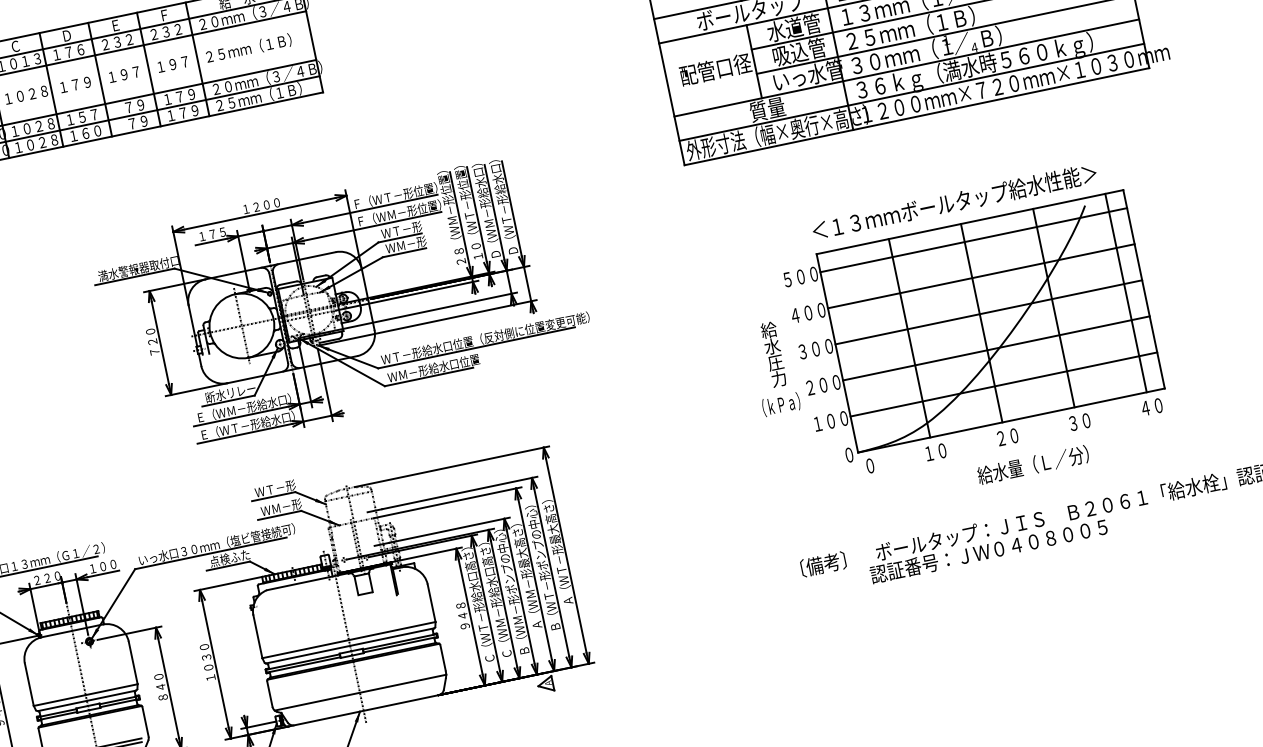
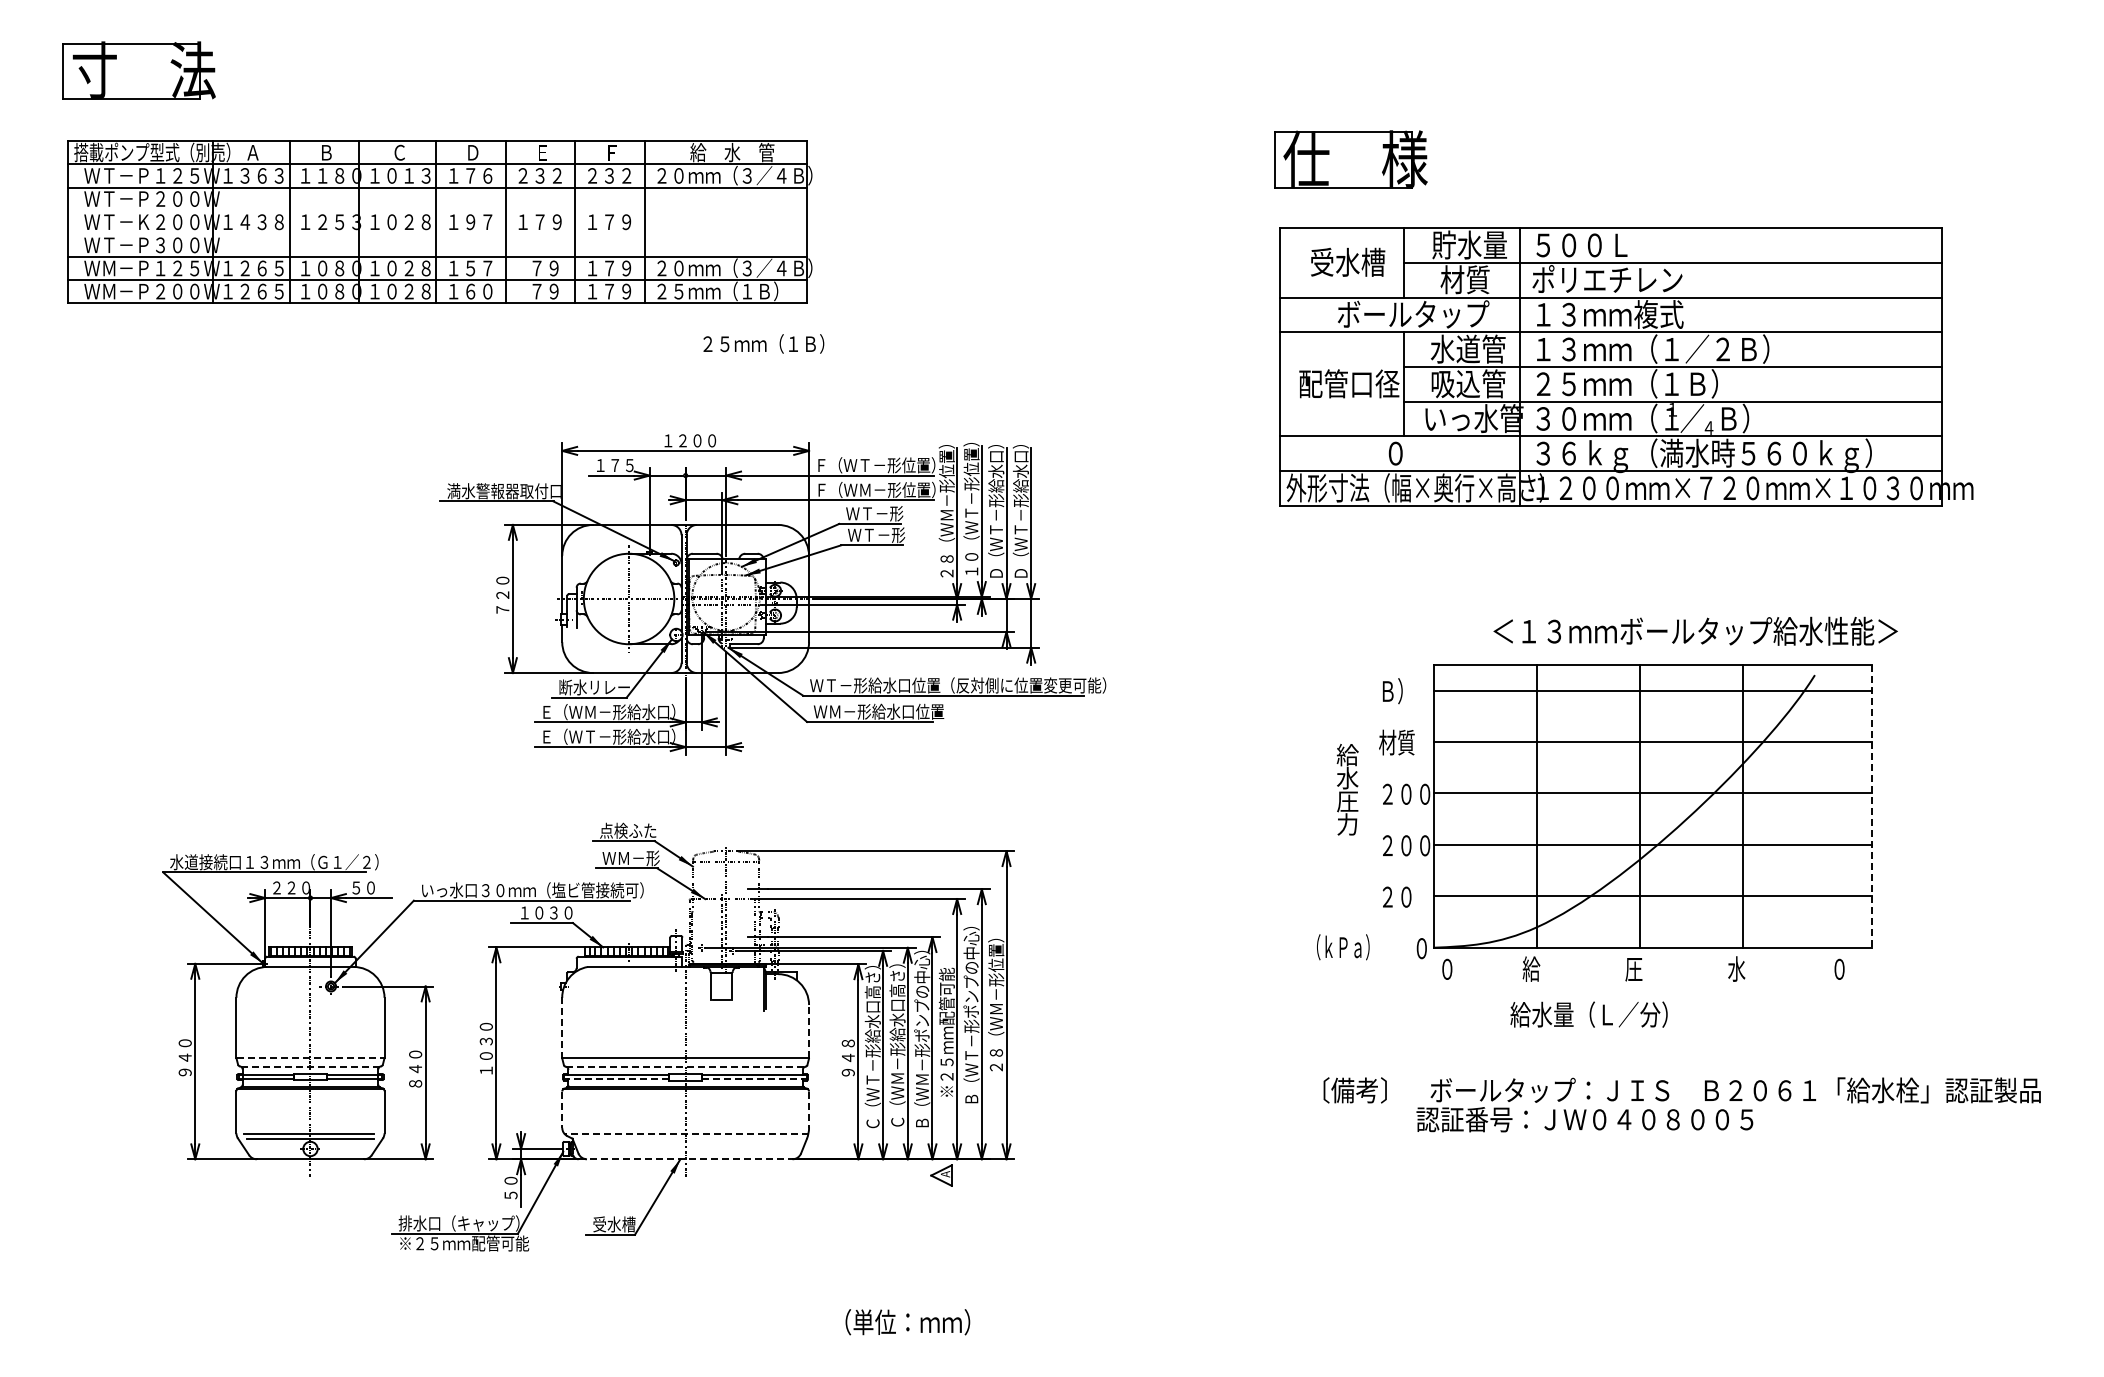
text: (248, 48) -> (763, 343), moved
text: (179, 63) -> (618, 222), １９７ -> １７９
text: (130, 73) -> (548, 222), １９７ -> １７９
text: (81, 83) -> (479, 222), １７９ -> １９７
text: (767, 109) -> (1408, 453), 質量 -> ０
text: (954, 201) -> (1695, 630), moved
text: (489, 223) -> (996, 529), Ｄ（ＷＭ－形給水口） -> Ｄ（ＷＴ－形給水口）
text: (401, 245) -> (869, 534), ＷＭ－形 -> ＷＴ－形
text: (800, 276) -> (1406, 691), ５００ -> Ｂ）
line: (1144, 289) -> (1871, 806), solid -> dashed
line: (1125, 292) -> (1845, 805), removed
text: (807, 313) -> (1404, 742), ４００ -> 材質
text: (802, 352) -> (1387, 794), ３００ -> ２００
text: (781, 404) -> (1343, 947), moved
text: (1151, 406) -> (1848, 968), ４０ -> ０
text: (830, 420) -> (1406, 896), １００ -> ２０
text: (1078, 421) -> (1744, 968), ３０ -> 水
text: (1006, 437) -> (1641, 969), ２０ -> 圧
text: (934, 451) -> (1538, 968), １０ -> 給
text: (1032, 465) -> (1588, 1014), moved
text: (274, 488) -> (627, 830), ＷＴ－形 -> 点検ふた
text: (558, 552) -> (996, 998), Ａ（ＷＴ－形最大高さ） -> ２８（ＷＭ－形位置）
text: (229, 558) -> (546, 912), 点検ふた -> １０３０
text: (102, 566) -> (370, 887), １００ -> ５０
text: (526, 576) -> (946, 1022), Ａ（ＷＭ－形最大高さ） -> ※２５ｍｍ配管可能
line: (431, 603) -> (809, 1031), solid -> dashed
line: (258, 636) -> (562, 1027), solid -> dashed
line: (400, 644) -> (754, 1079), solid -> dashed
line: (350, 645) -> (685, 1066), solid -> dashed
line: (443, 658) -> (809, 1110), solid -> dashed
line: (303, 664) -> (616, 1079), solid -> dashed
line: (360, 692) -> (686, 1133), solid -> dashed
line: (270, 694) -> (562, 1110), solid -> dashed
line: (85, 695) -> (310, 1058), solid -> dashed
line: (86, 700) -> (310, 1066), solid -> dashed
line: (363, 711) -> (685, 1159), solid -> dashed

